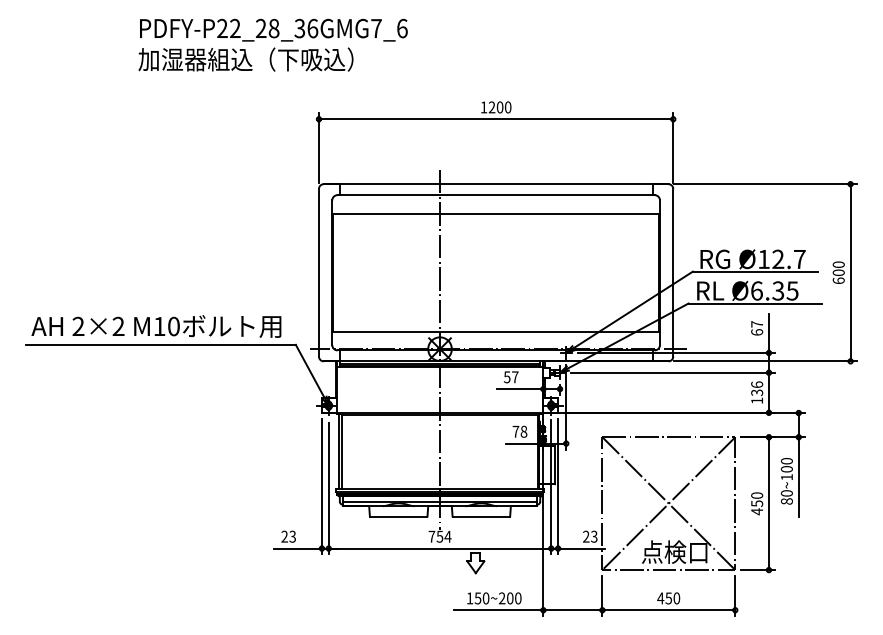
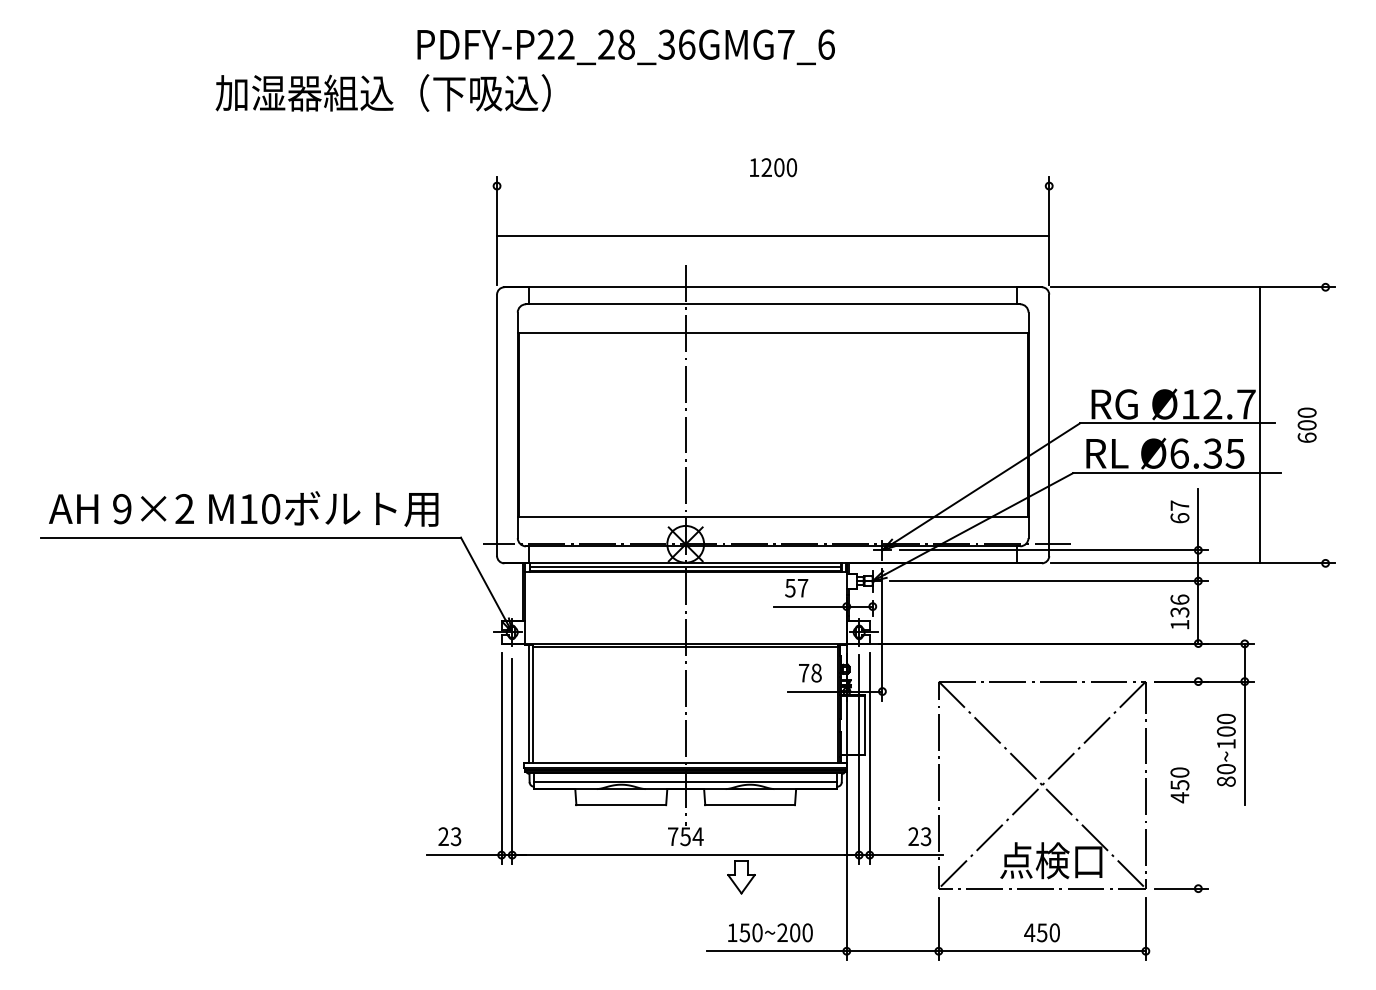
text: (273, 29) -> (625, 46), moved
line: (495, 119) -> (772, 236), moved
line: (850, 272) -> (1259, 424), moved
text: (78, 326) -> (122, 509), 2×2 -> 9×2
line: (768, 503) -> (1197, 784), removed

